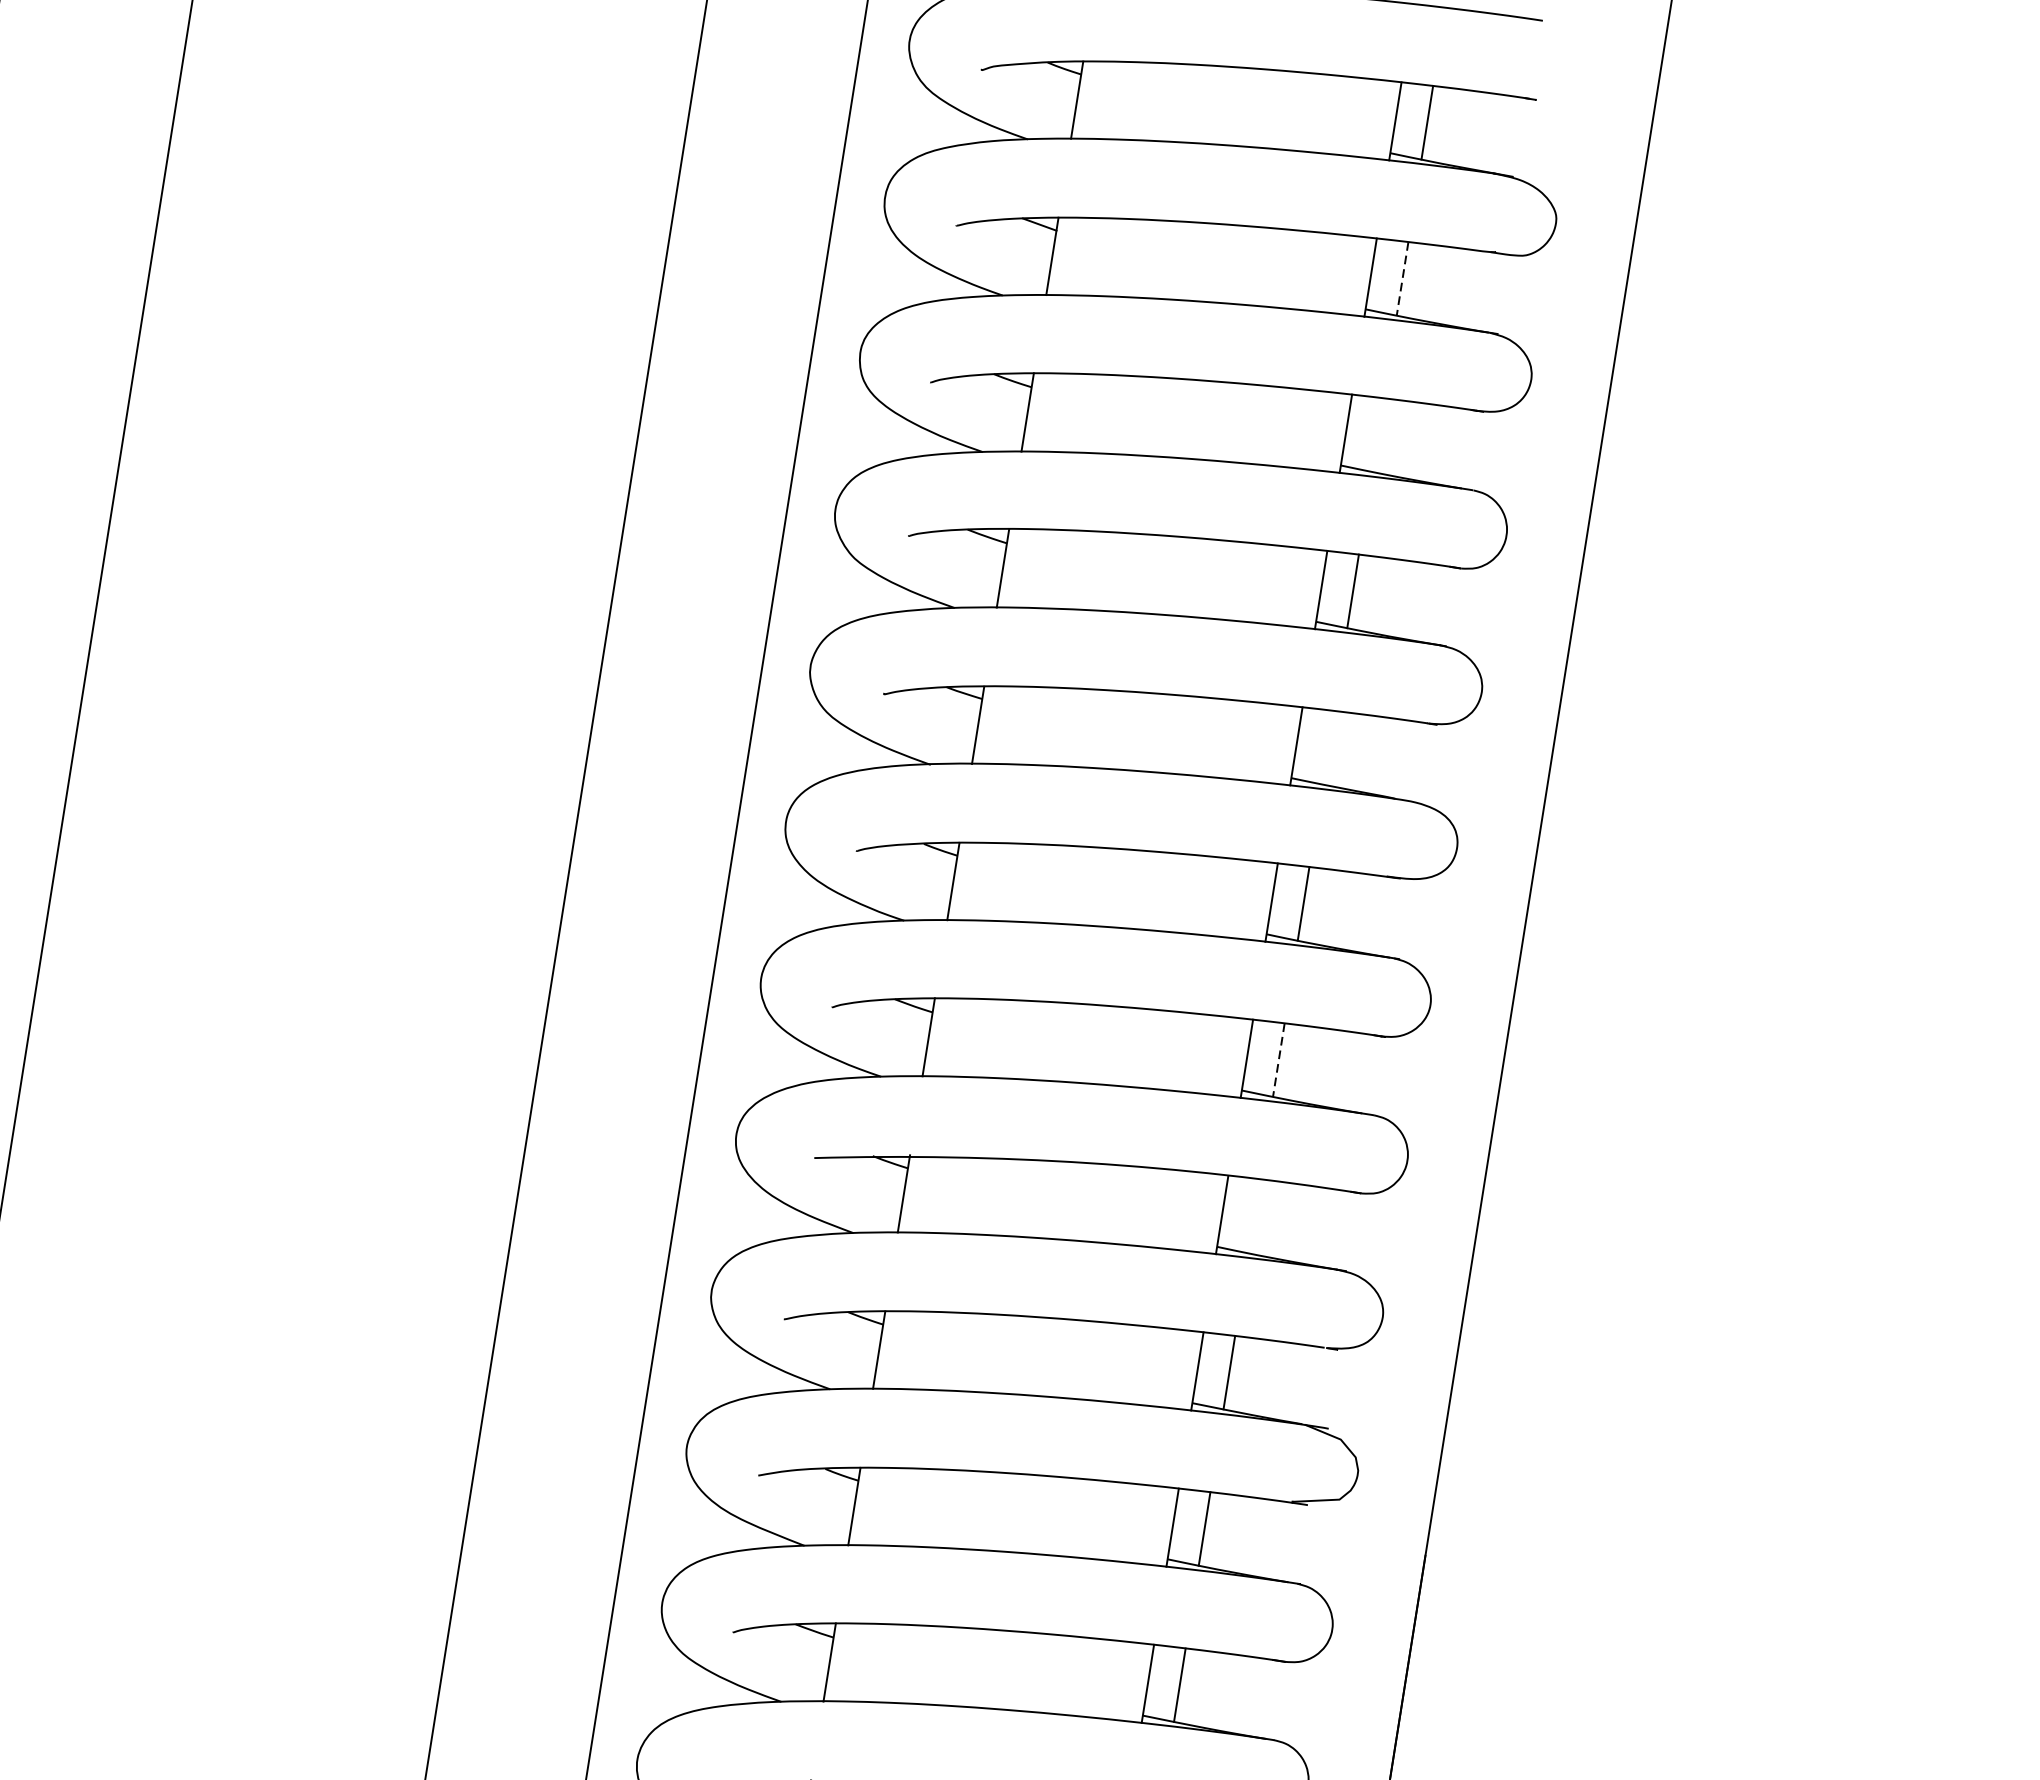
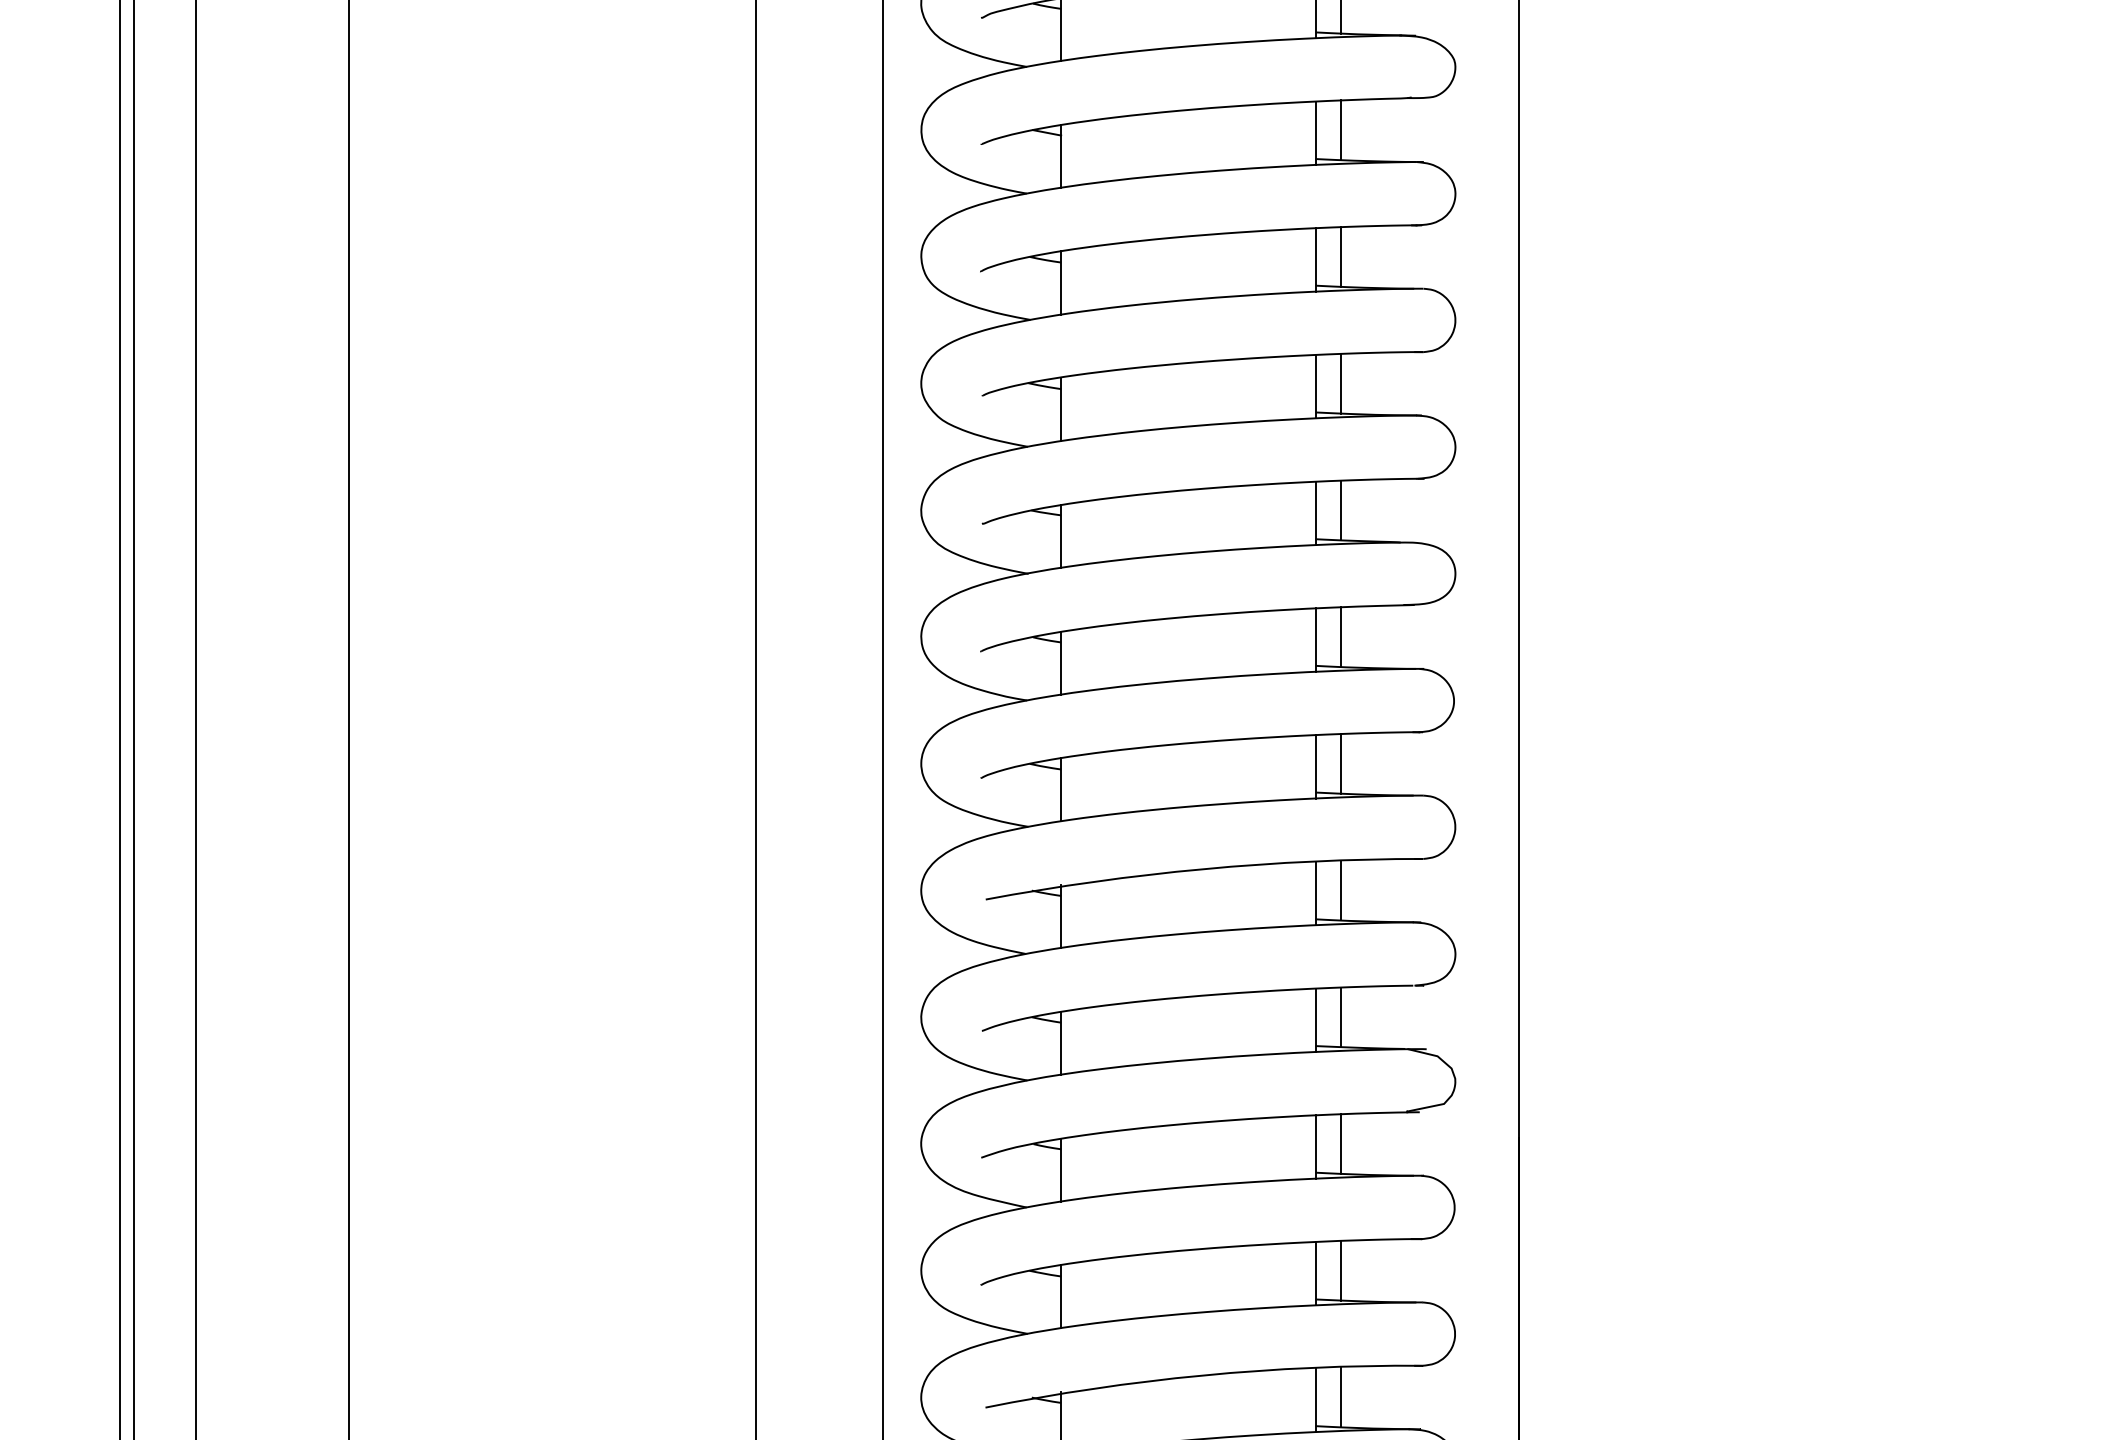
line: (1403, 279) -> (1341, 130), dashed -> solid
line: (1378, 434) -> (1341, 256), added
line: (1328, 747) -> (1341, 510), added
line: (1279, 1059) -> (1341, 763), dashed -> solid
line: (1254, 1216) -> (1341, 890), added

